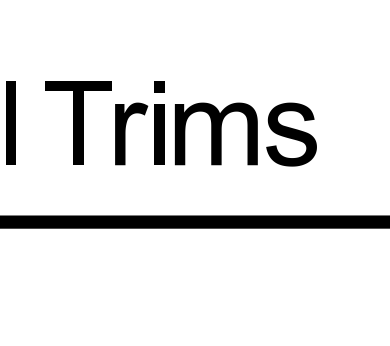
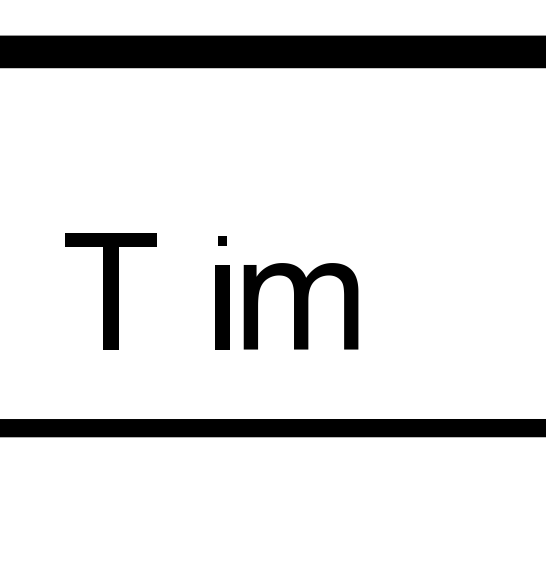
part: (159, 86) -> (222, 240), size x0.6
fill: (10, 122) -> (16, 290), removed
part: (125, 134) -> (175, 306), removed
fill: (291, 134) -> (404, 307), removed

